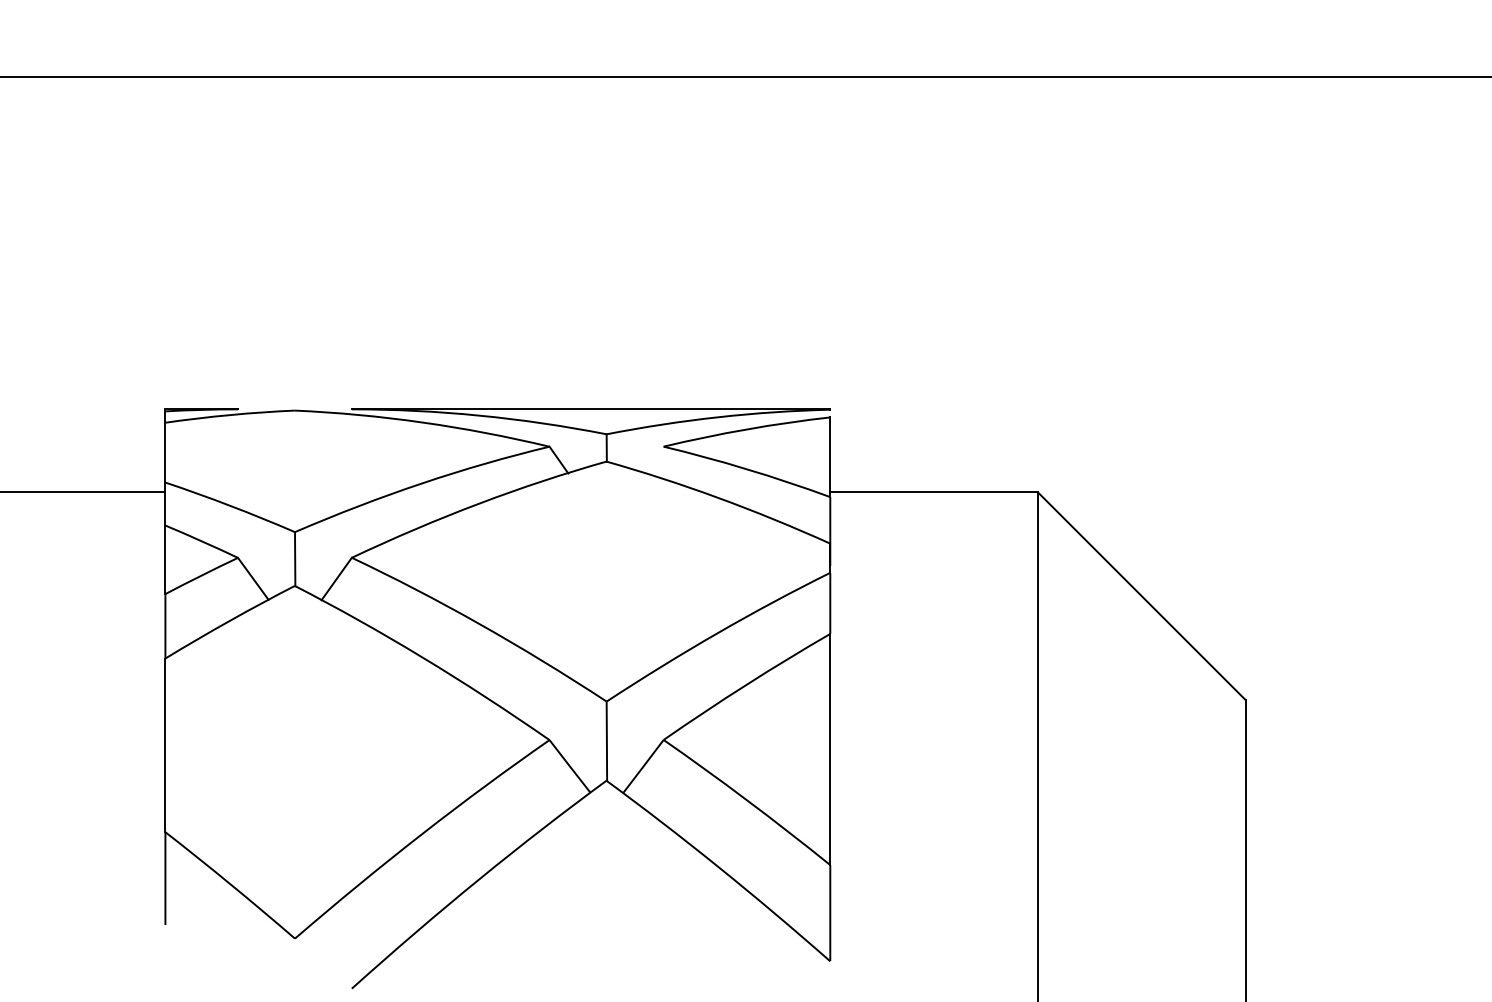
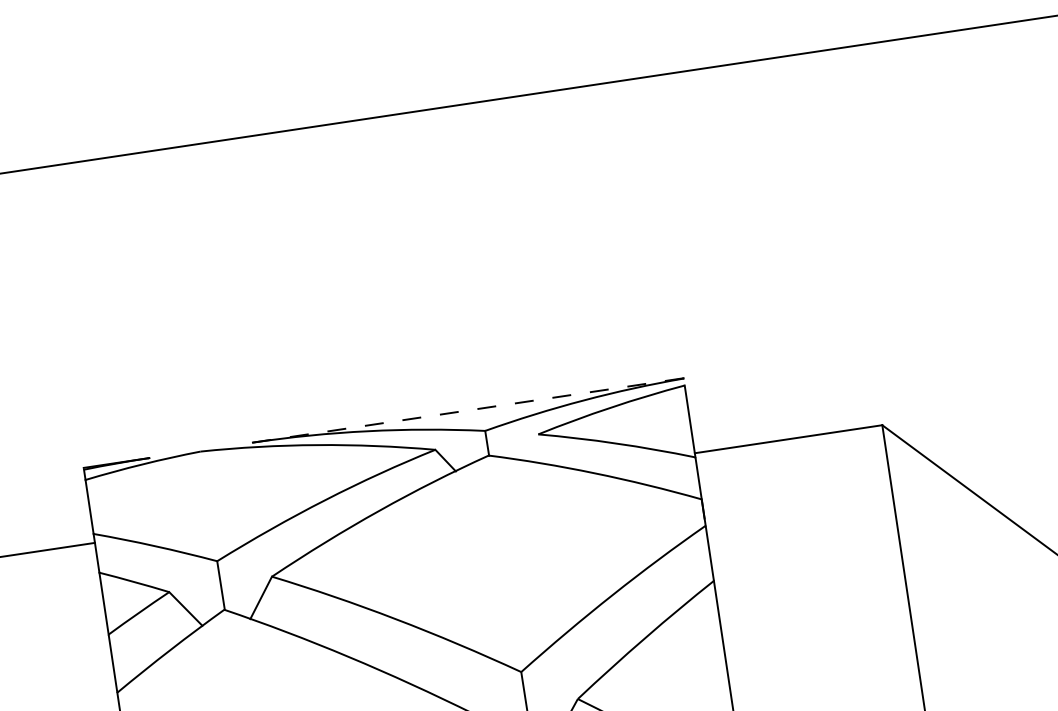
line: (590, 409) -> (467, 410), solid -> dashed

